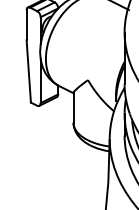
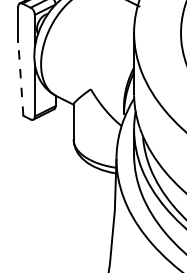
line: (28, 71) -> (20, 79), solid -> dashed

